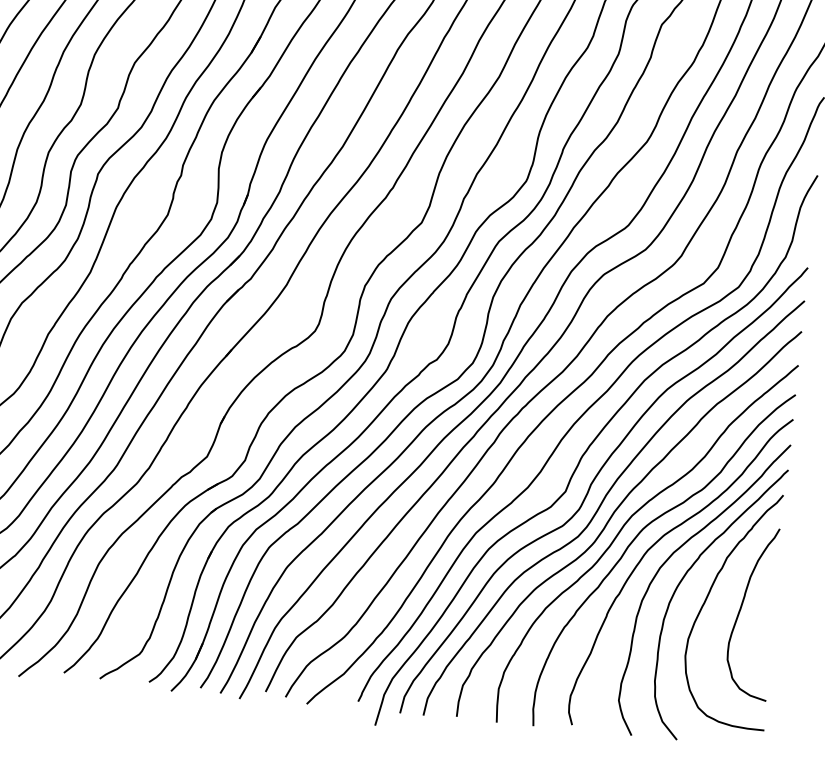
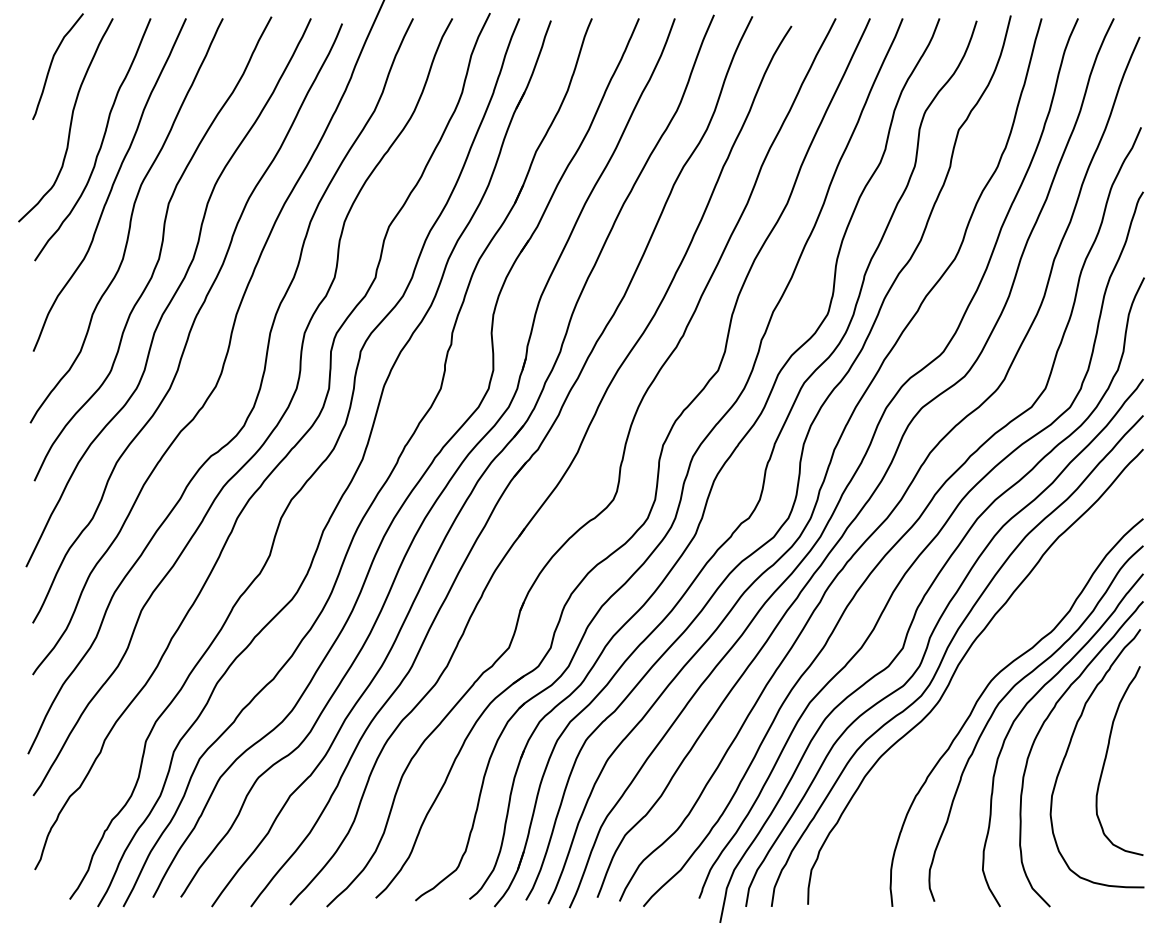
curve: (623, 528) -> (969, 682), removed

